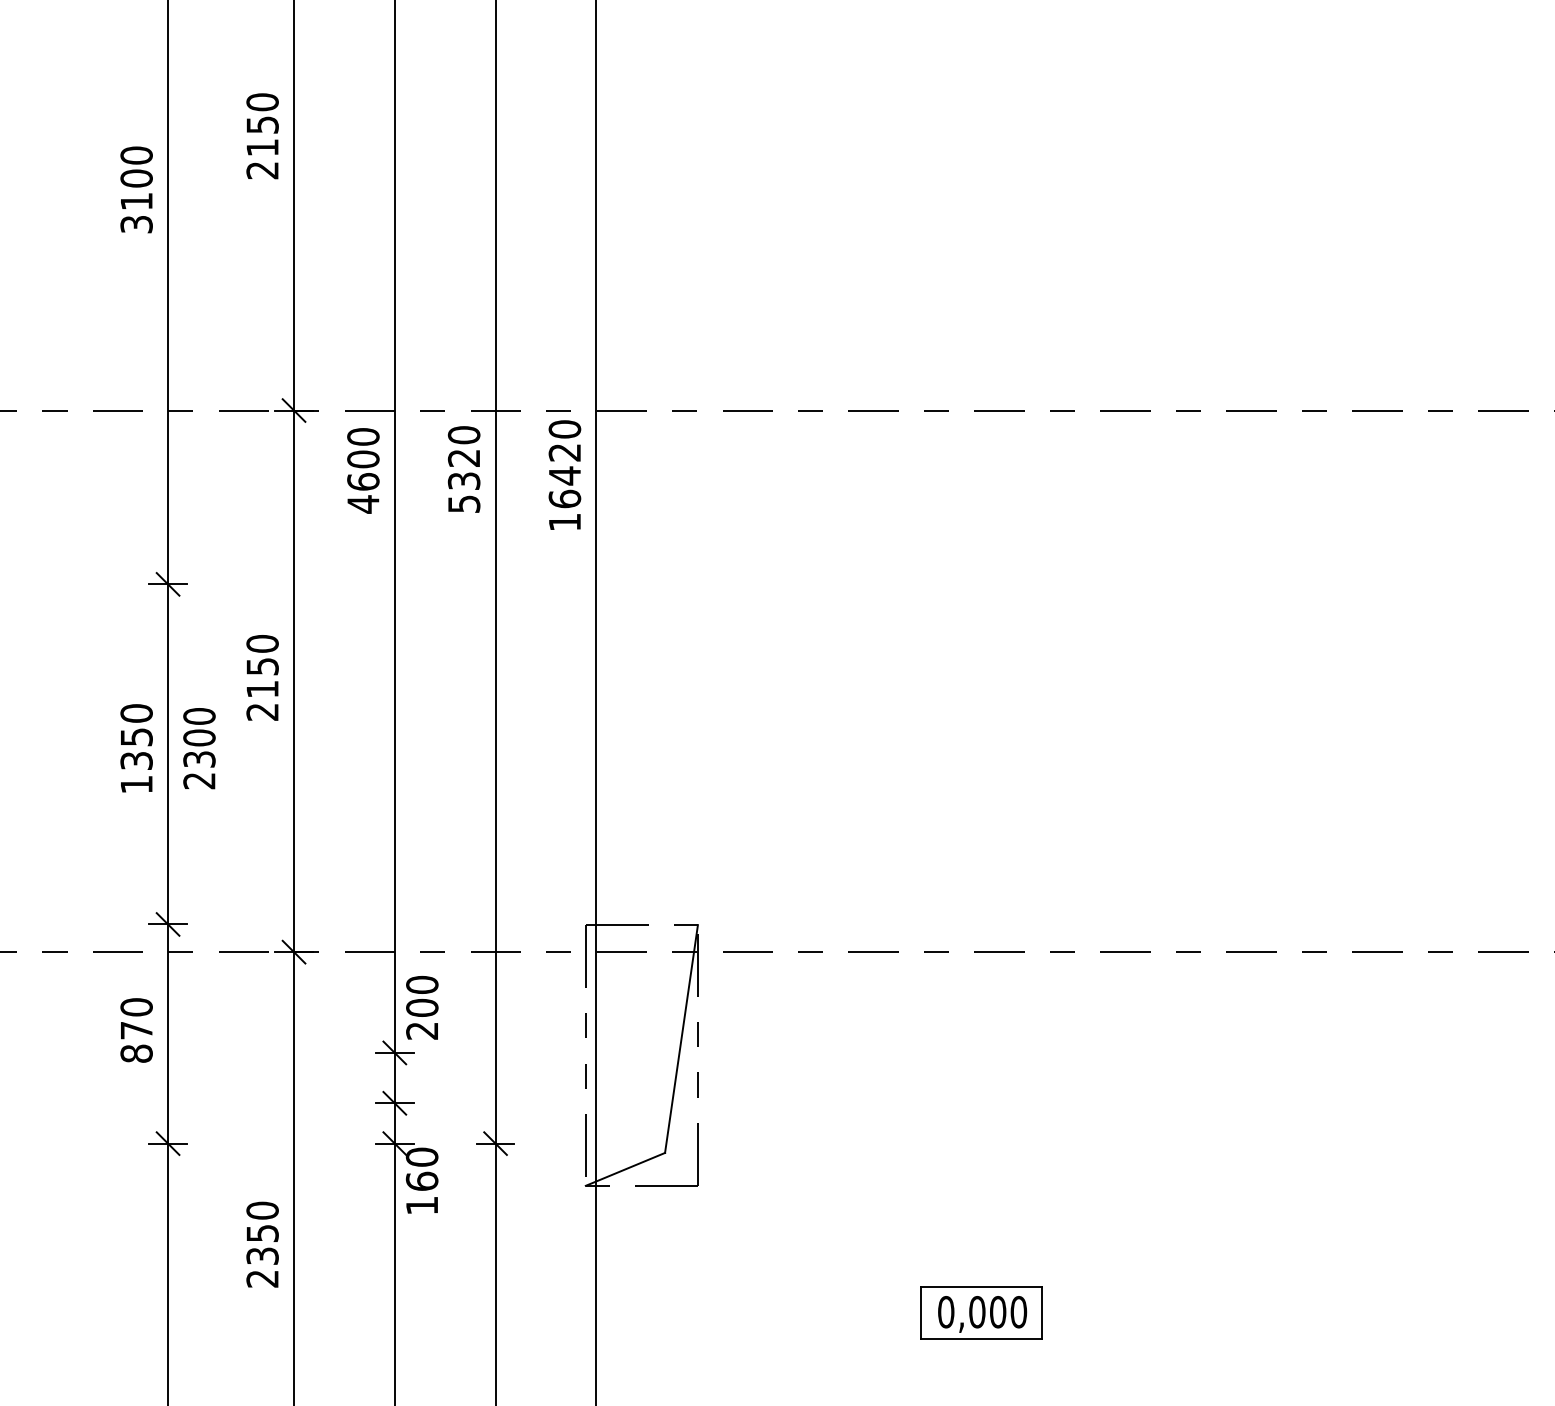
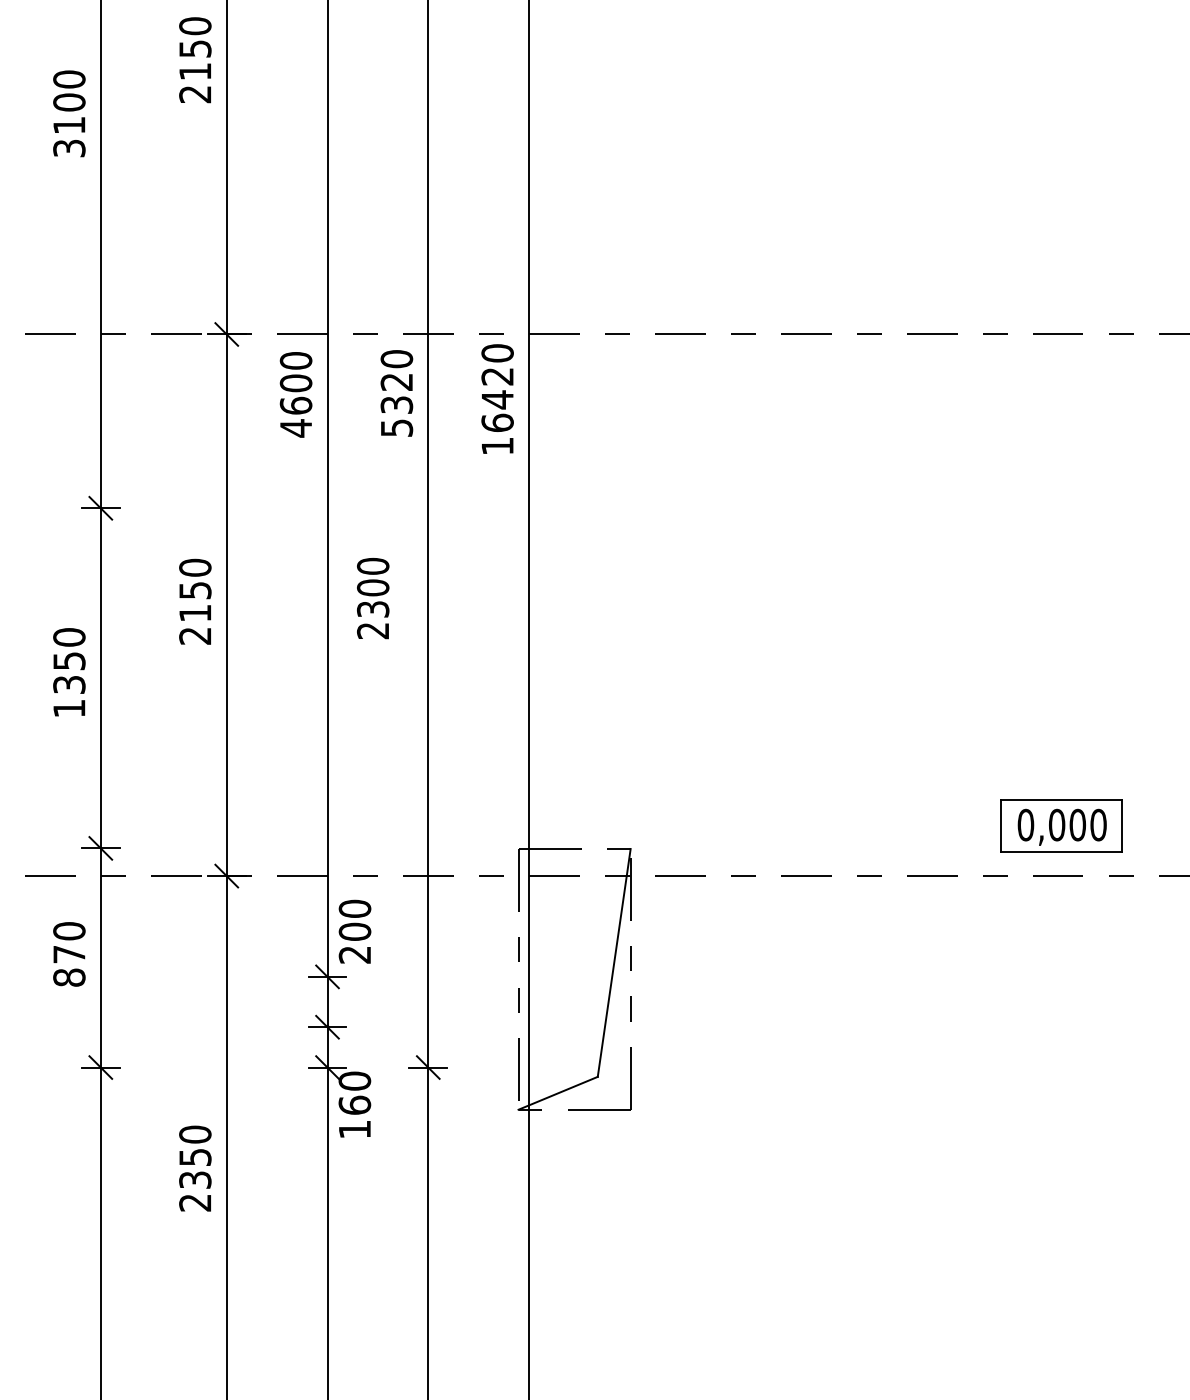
text: (199, 748) -> (373, 598), moved
part: (981, 1312) -> (1061, 825), moved

